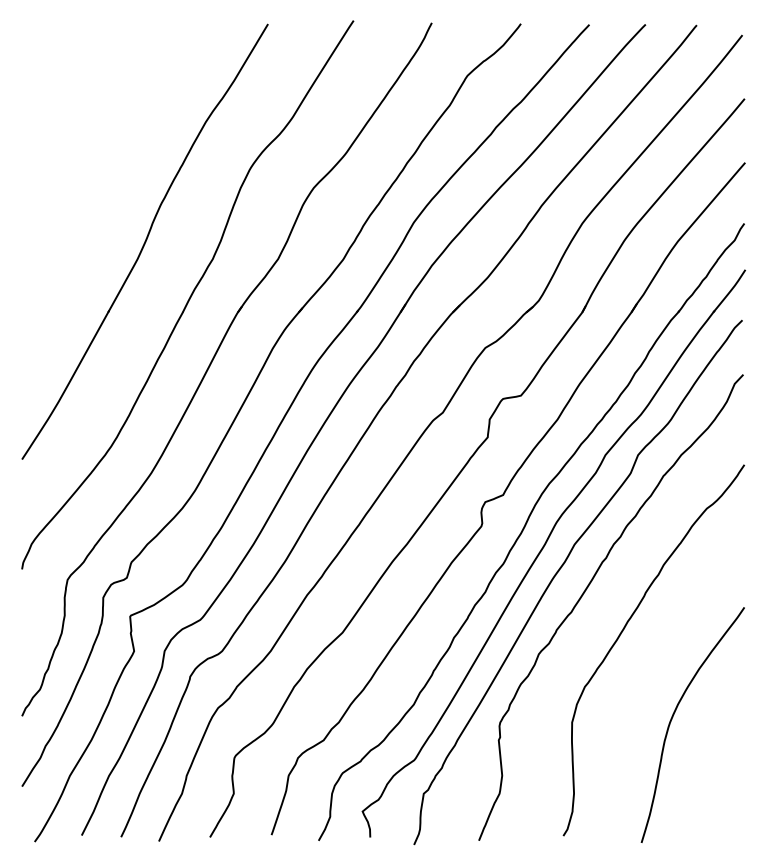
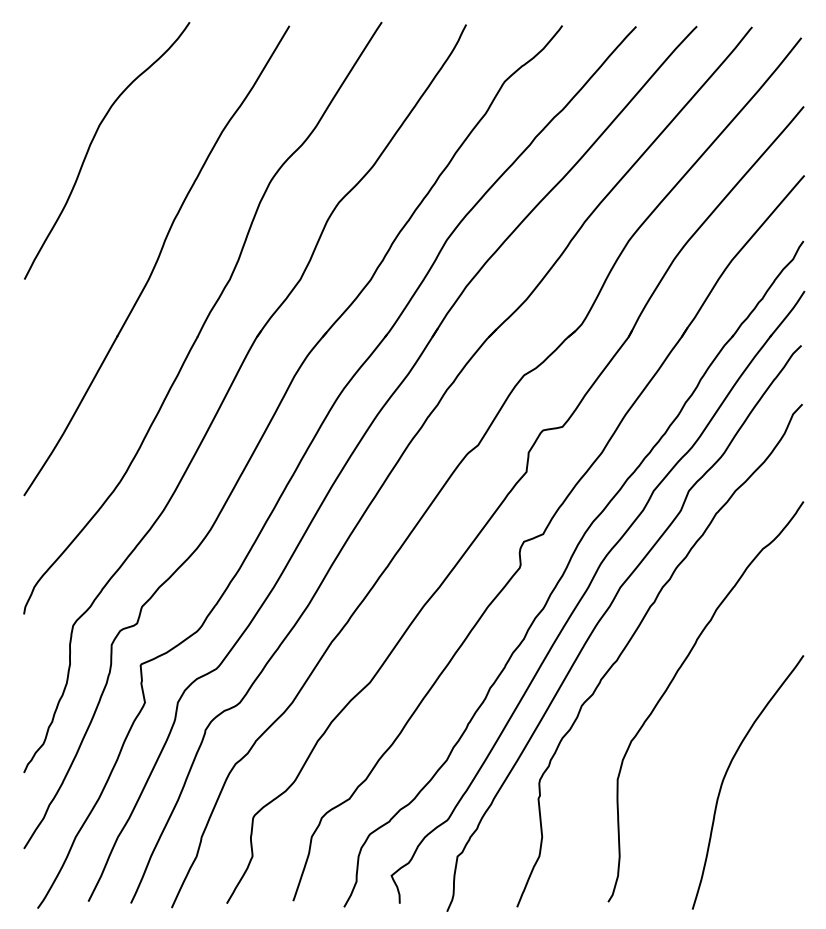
curve: (85, 132) -> (92, 142), added

